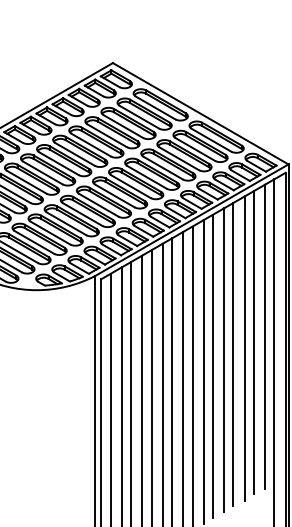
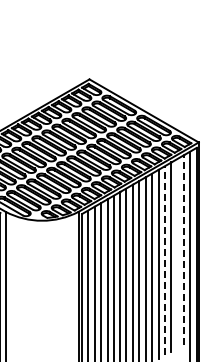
line: (265, 336) -> (184, 249), solid -> dashed
line: (254, 342) -> (177, 253), removed
line: (233, 354) -> (164, 260), solid -> dashed

